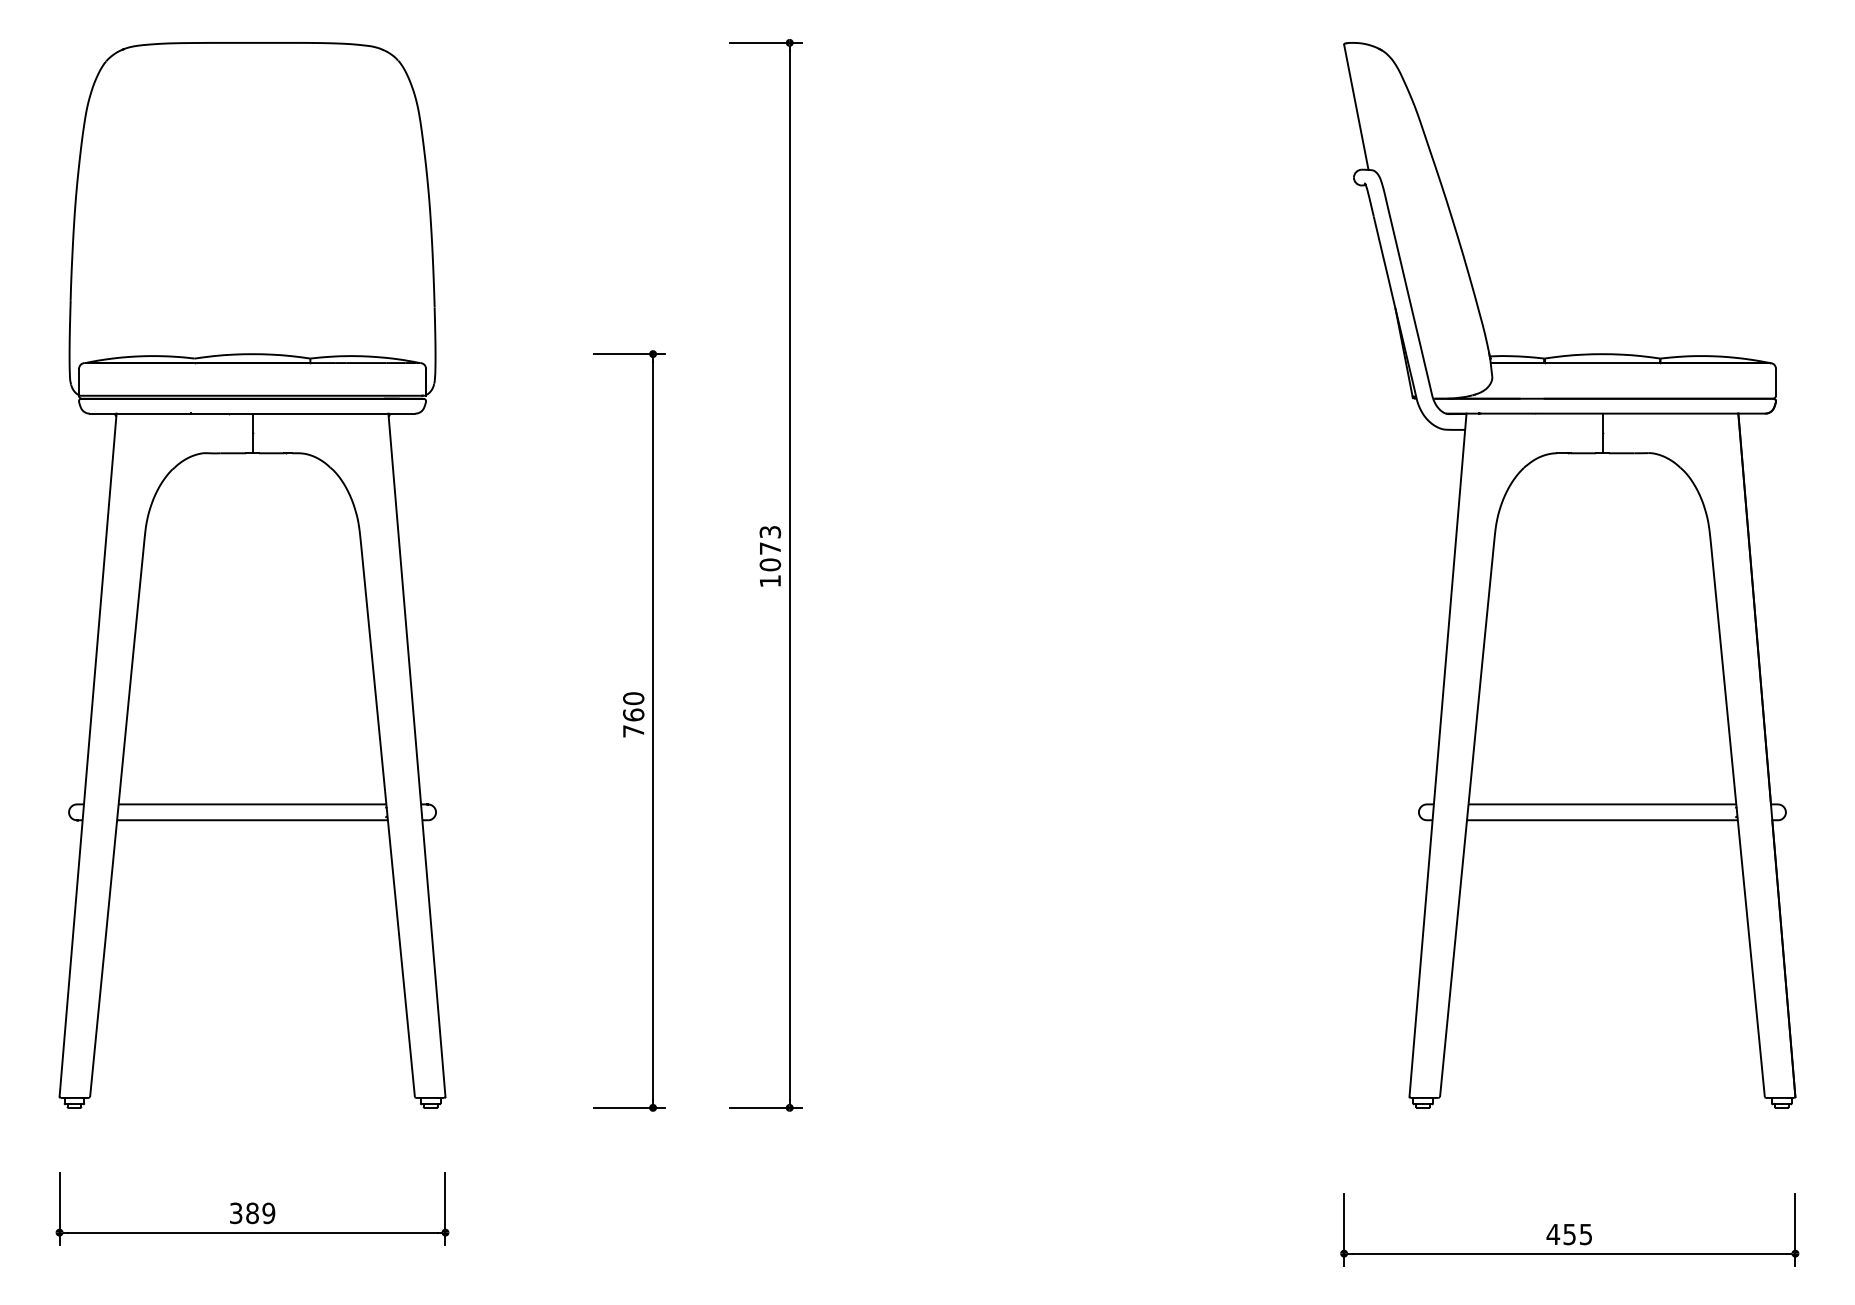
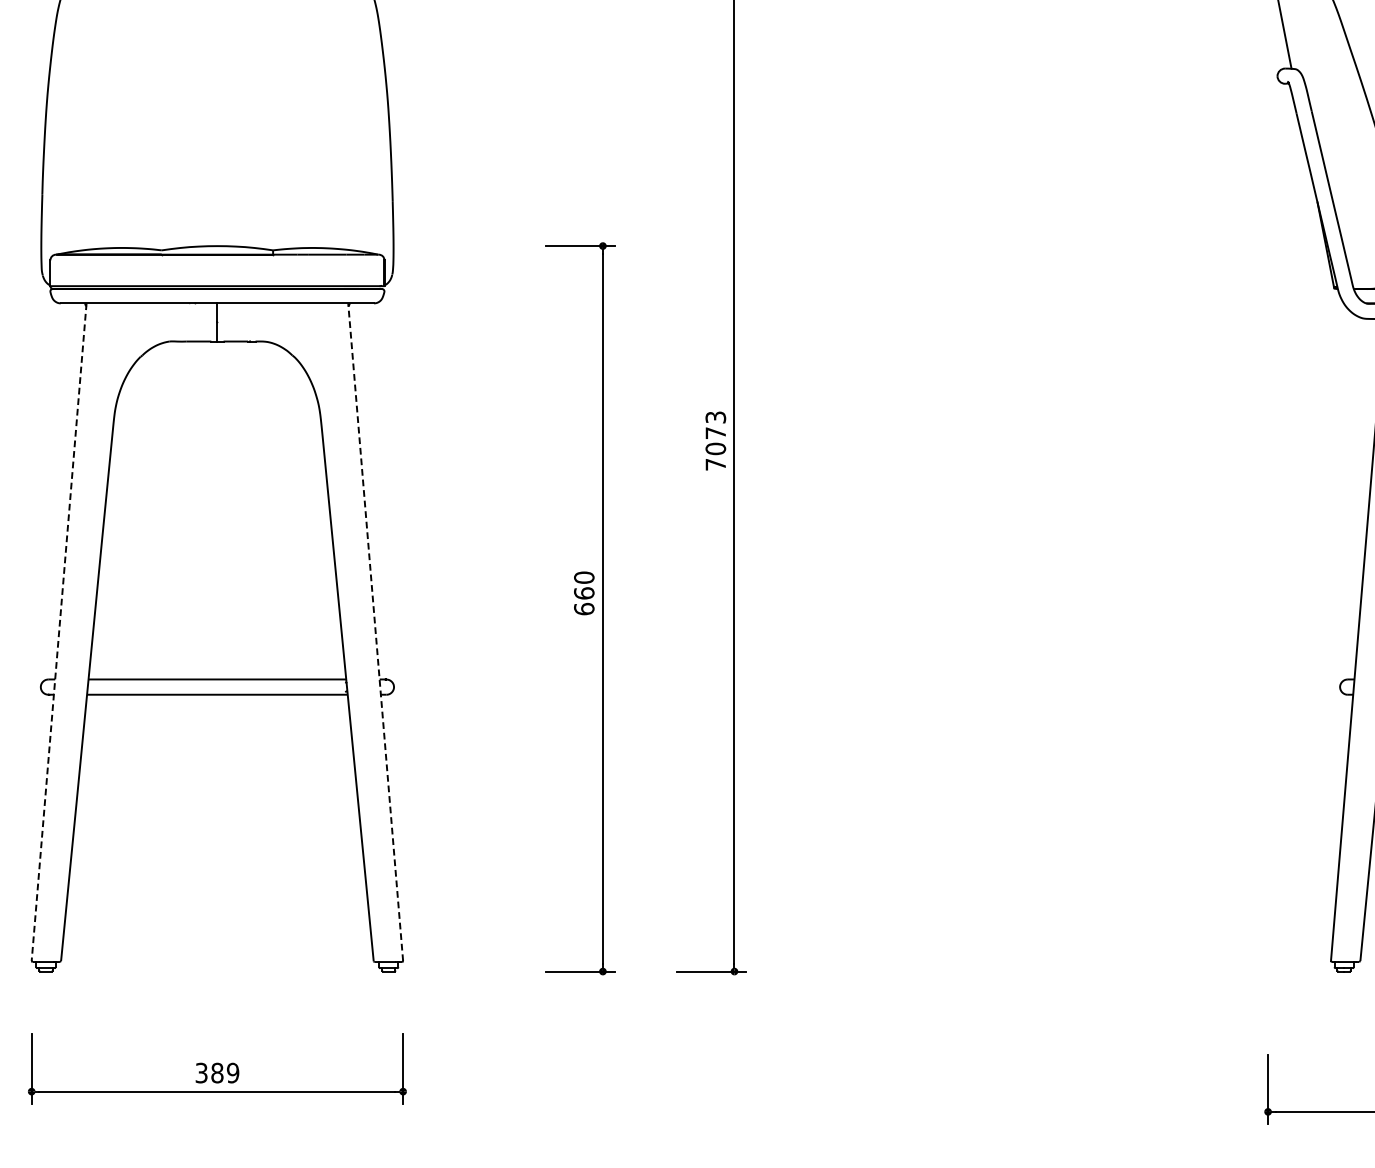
text: (770, 581) -> (715, 464), 1073 -> 7073
text: (633, 730) -> (584, 608), 760 -> 660
line: (88, 755) -> (59, 632), solid -> dashed
line: (416, 755) -> (375, 632), solid -> dashed

